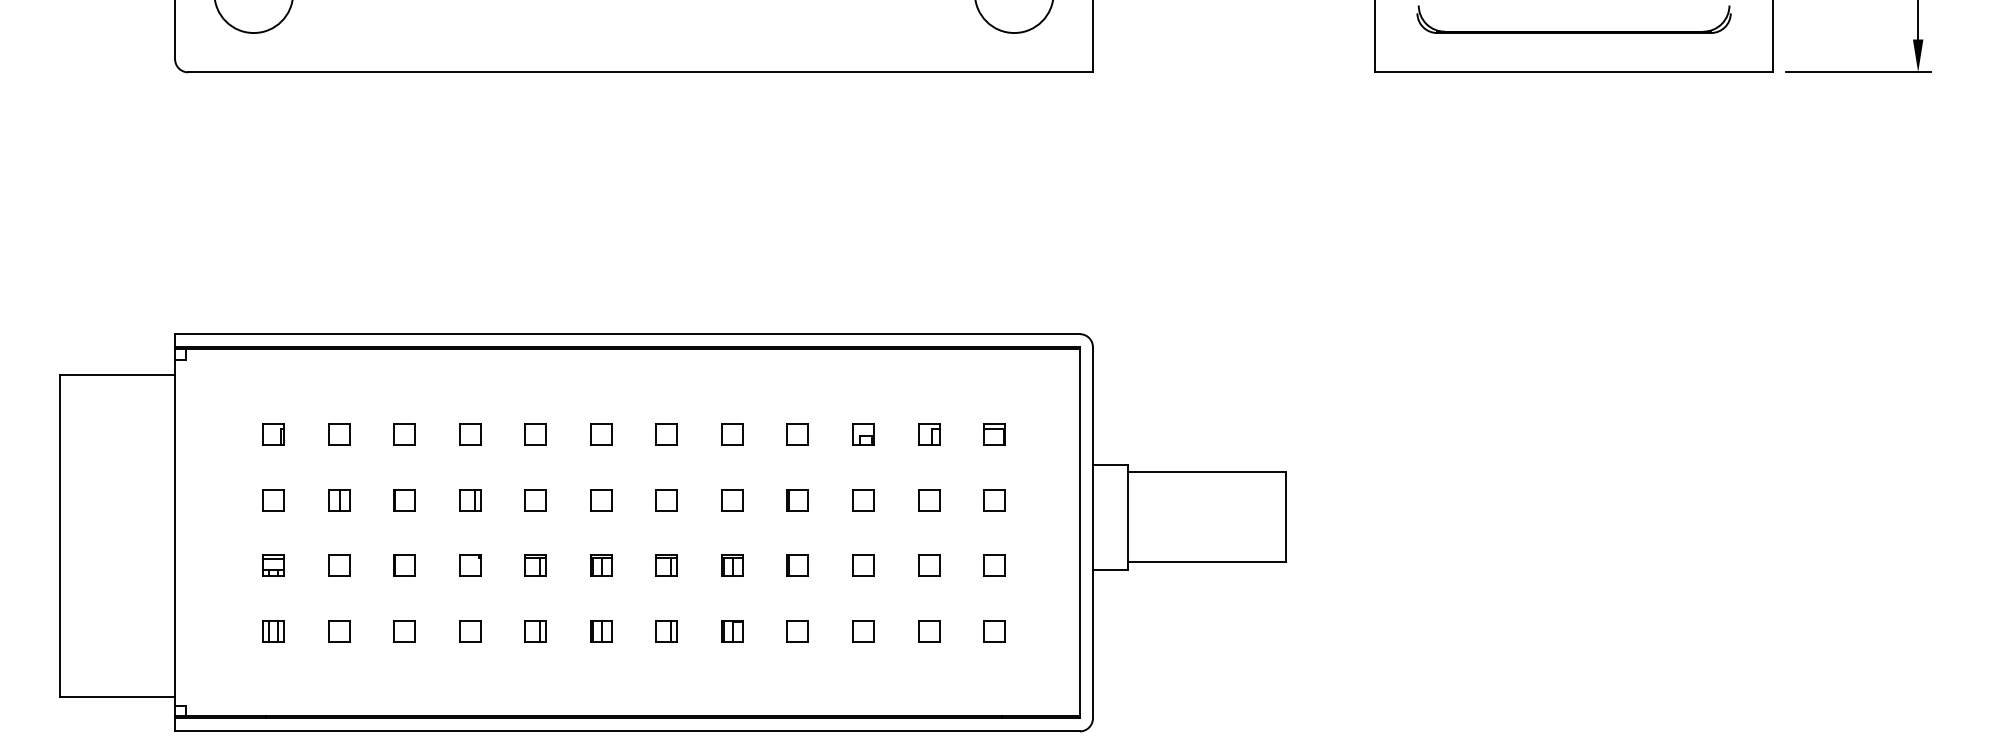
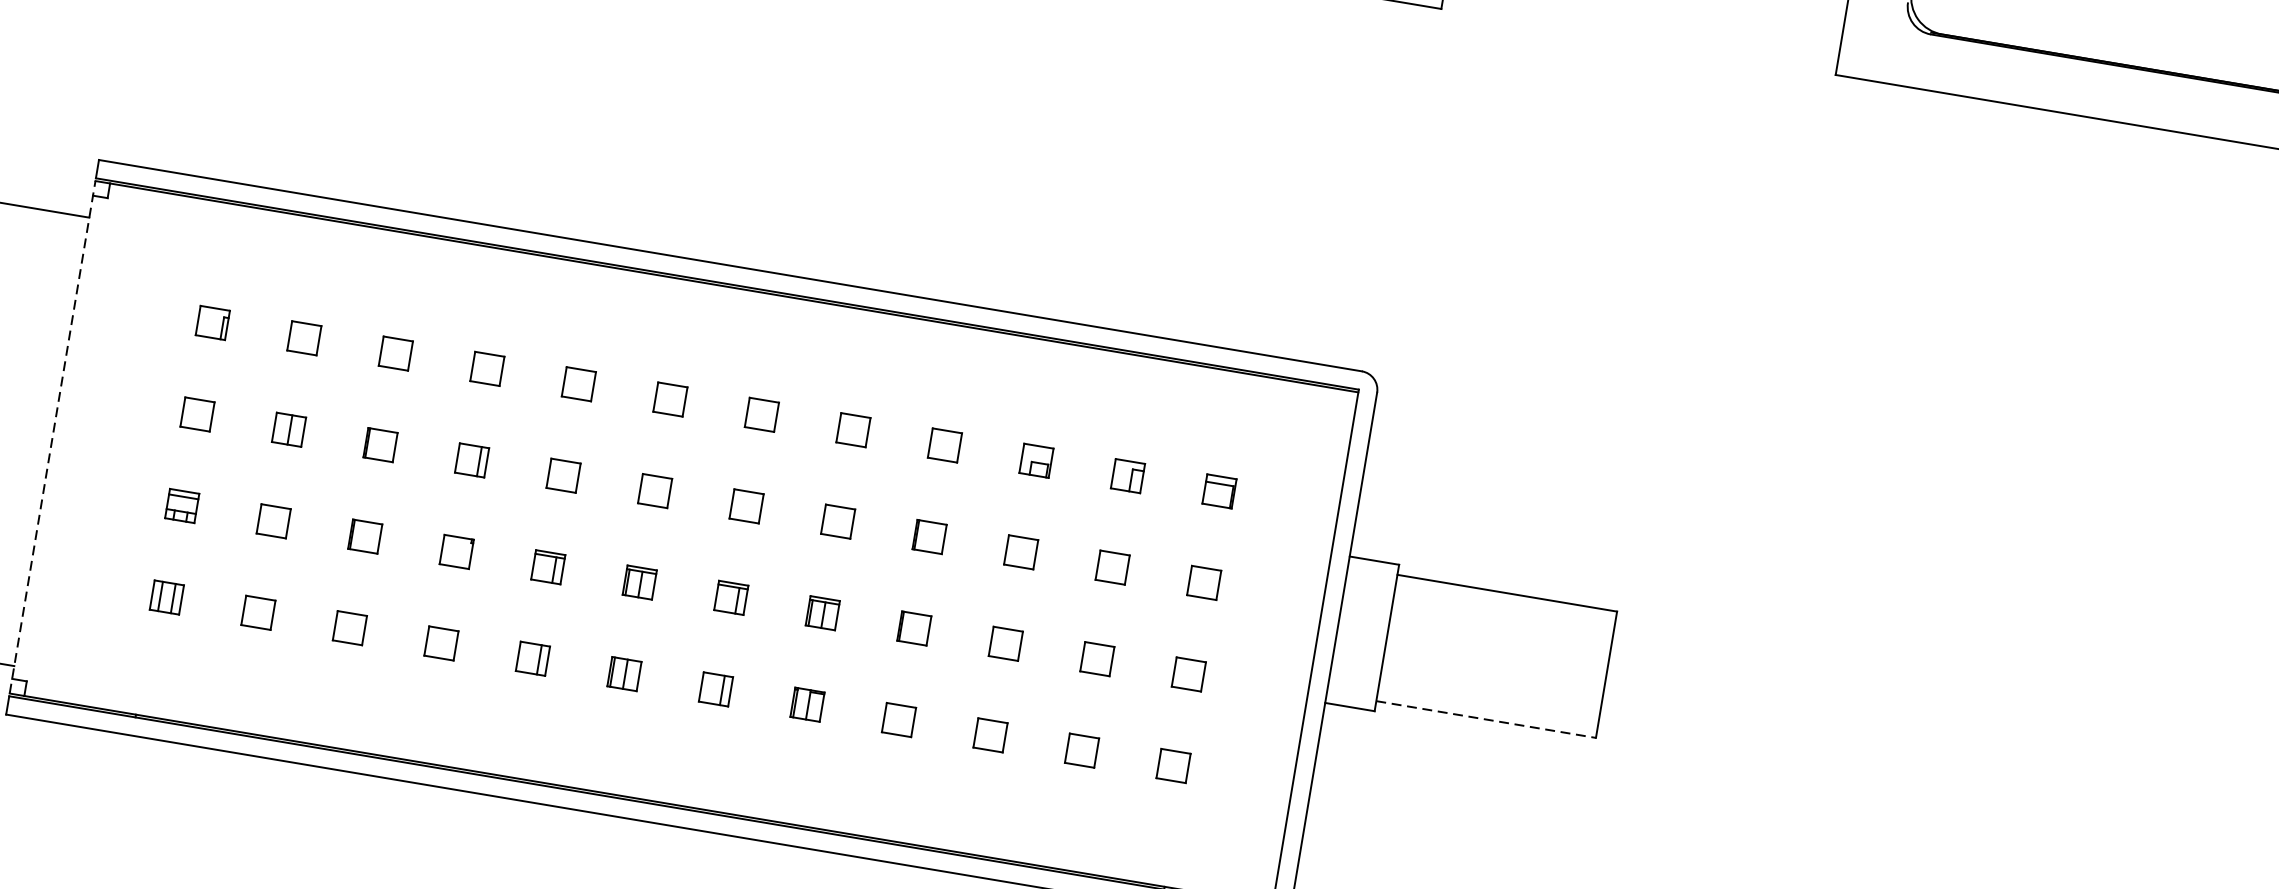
line: (175, 532) -> (53, 436), solid -> dashed
line: (1207, 562) -> (1486, 719), solid -> dashed

